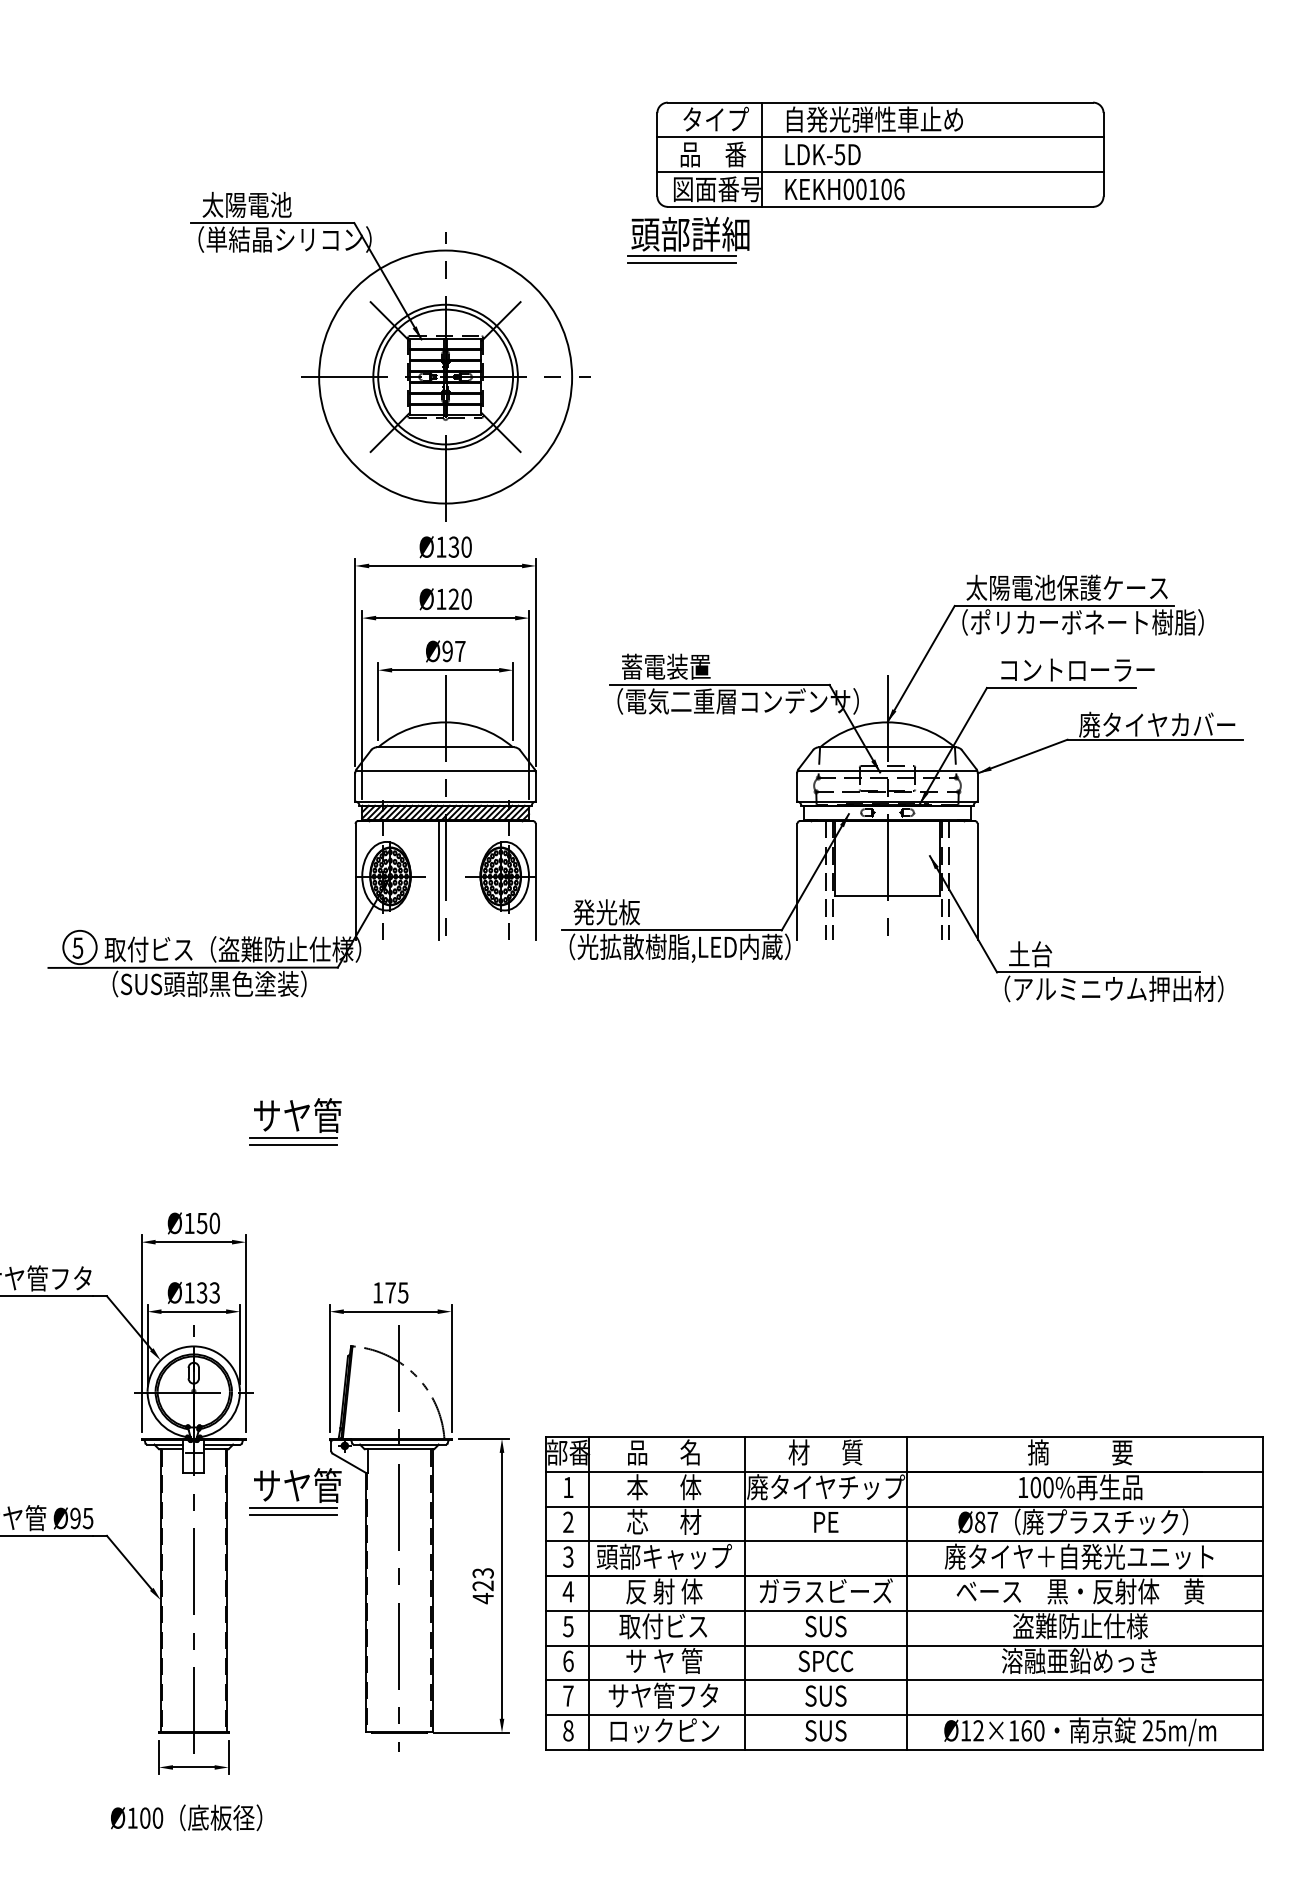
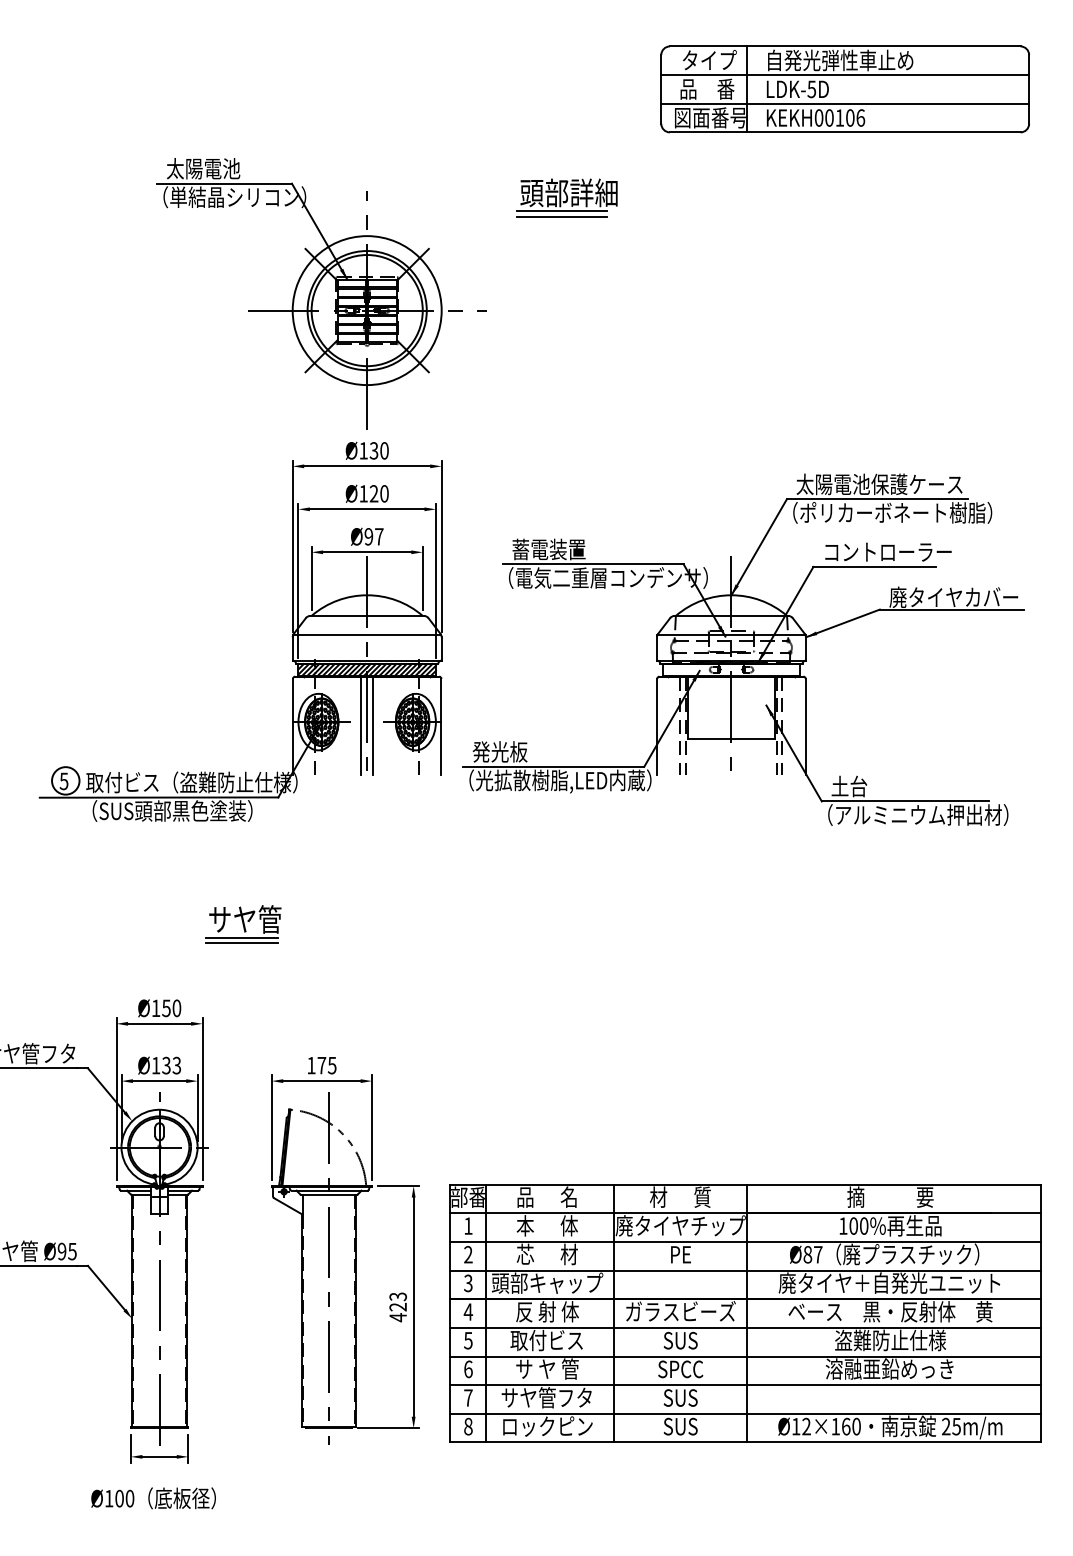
part: (880, 154) -> (845, 89), moved
circle: (445, 376) -> (367, 310), size x0.71
line: (452, 880) -> (372, 725), added
part: (295, 1491) -> (243, 1229), removed

